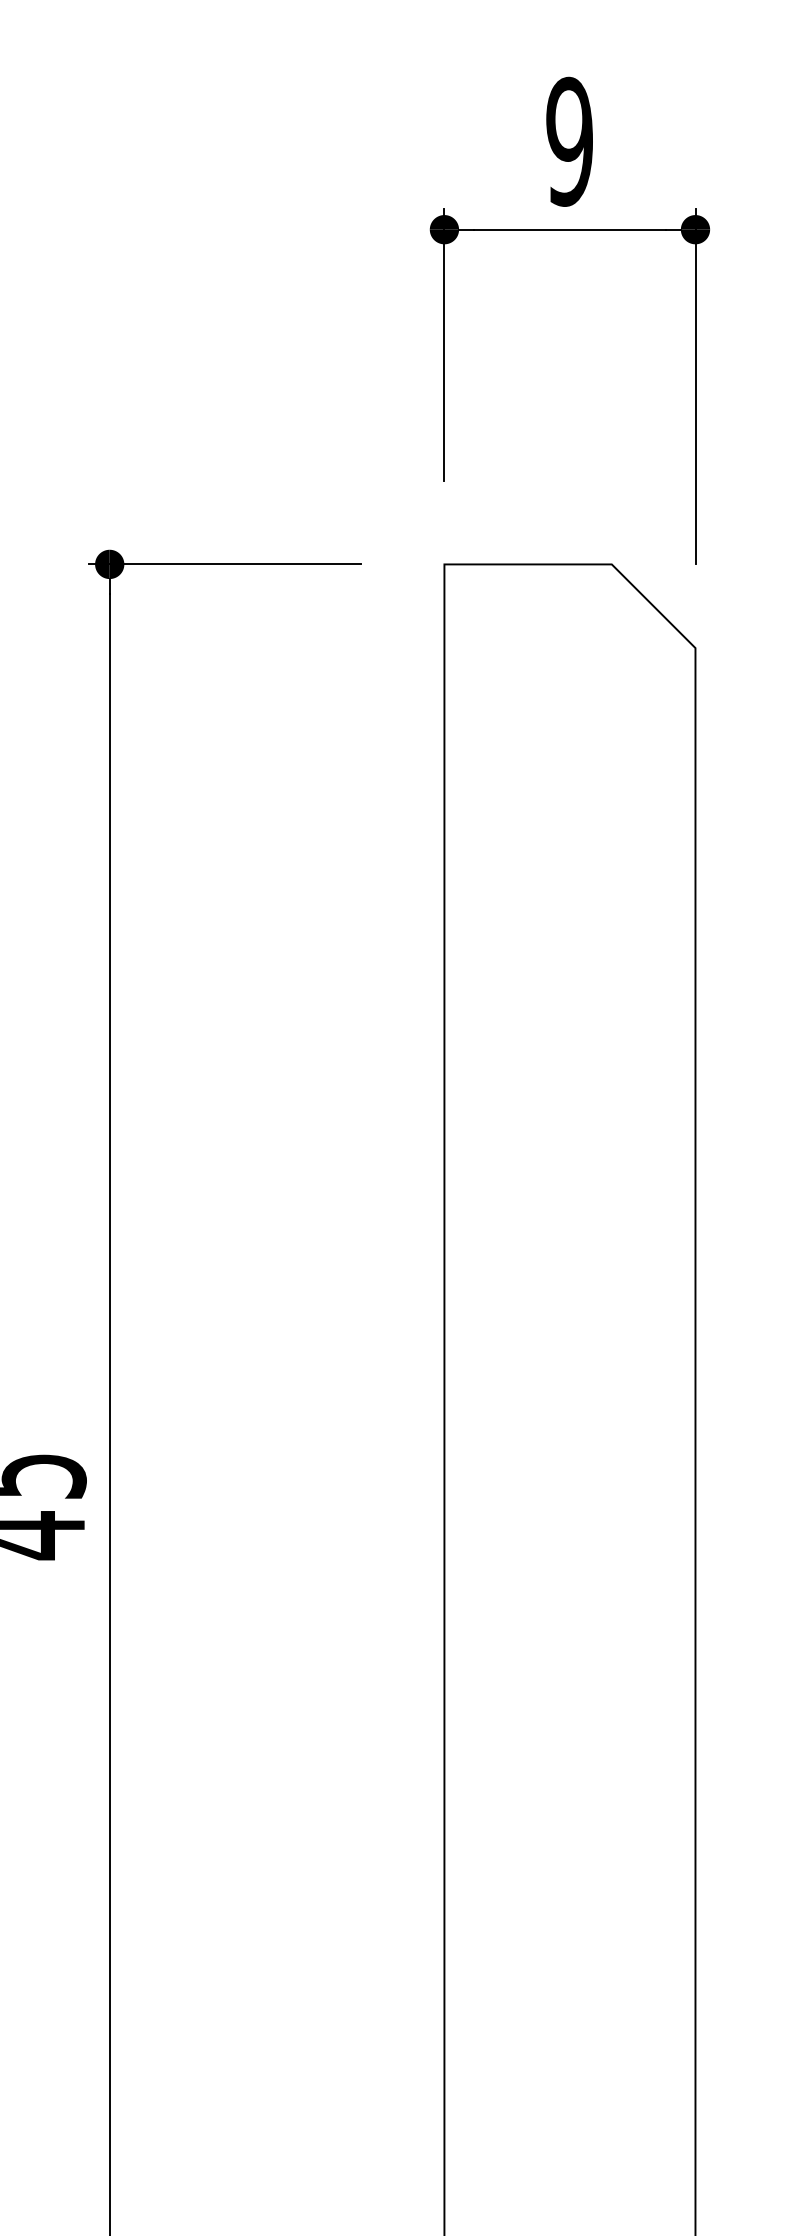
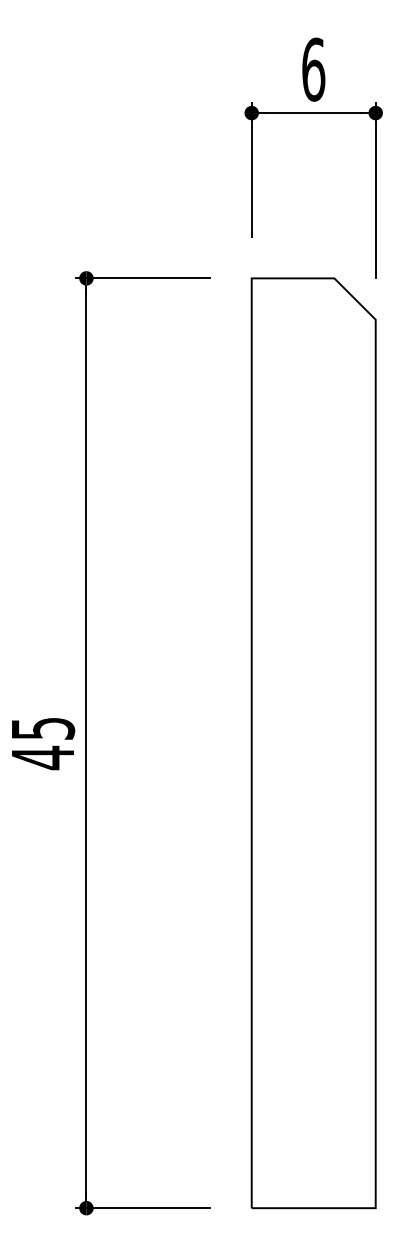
text: (569, 141) -> (313, 69), 9 -> 6

